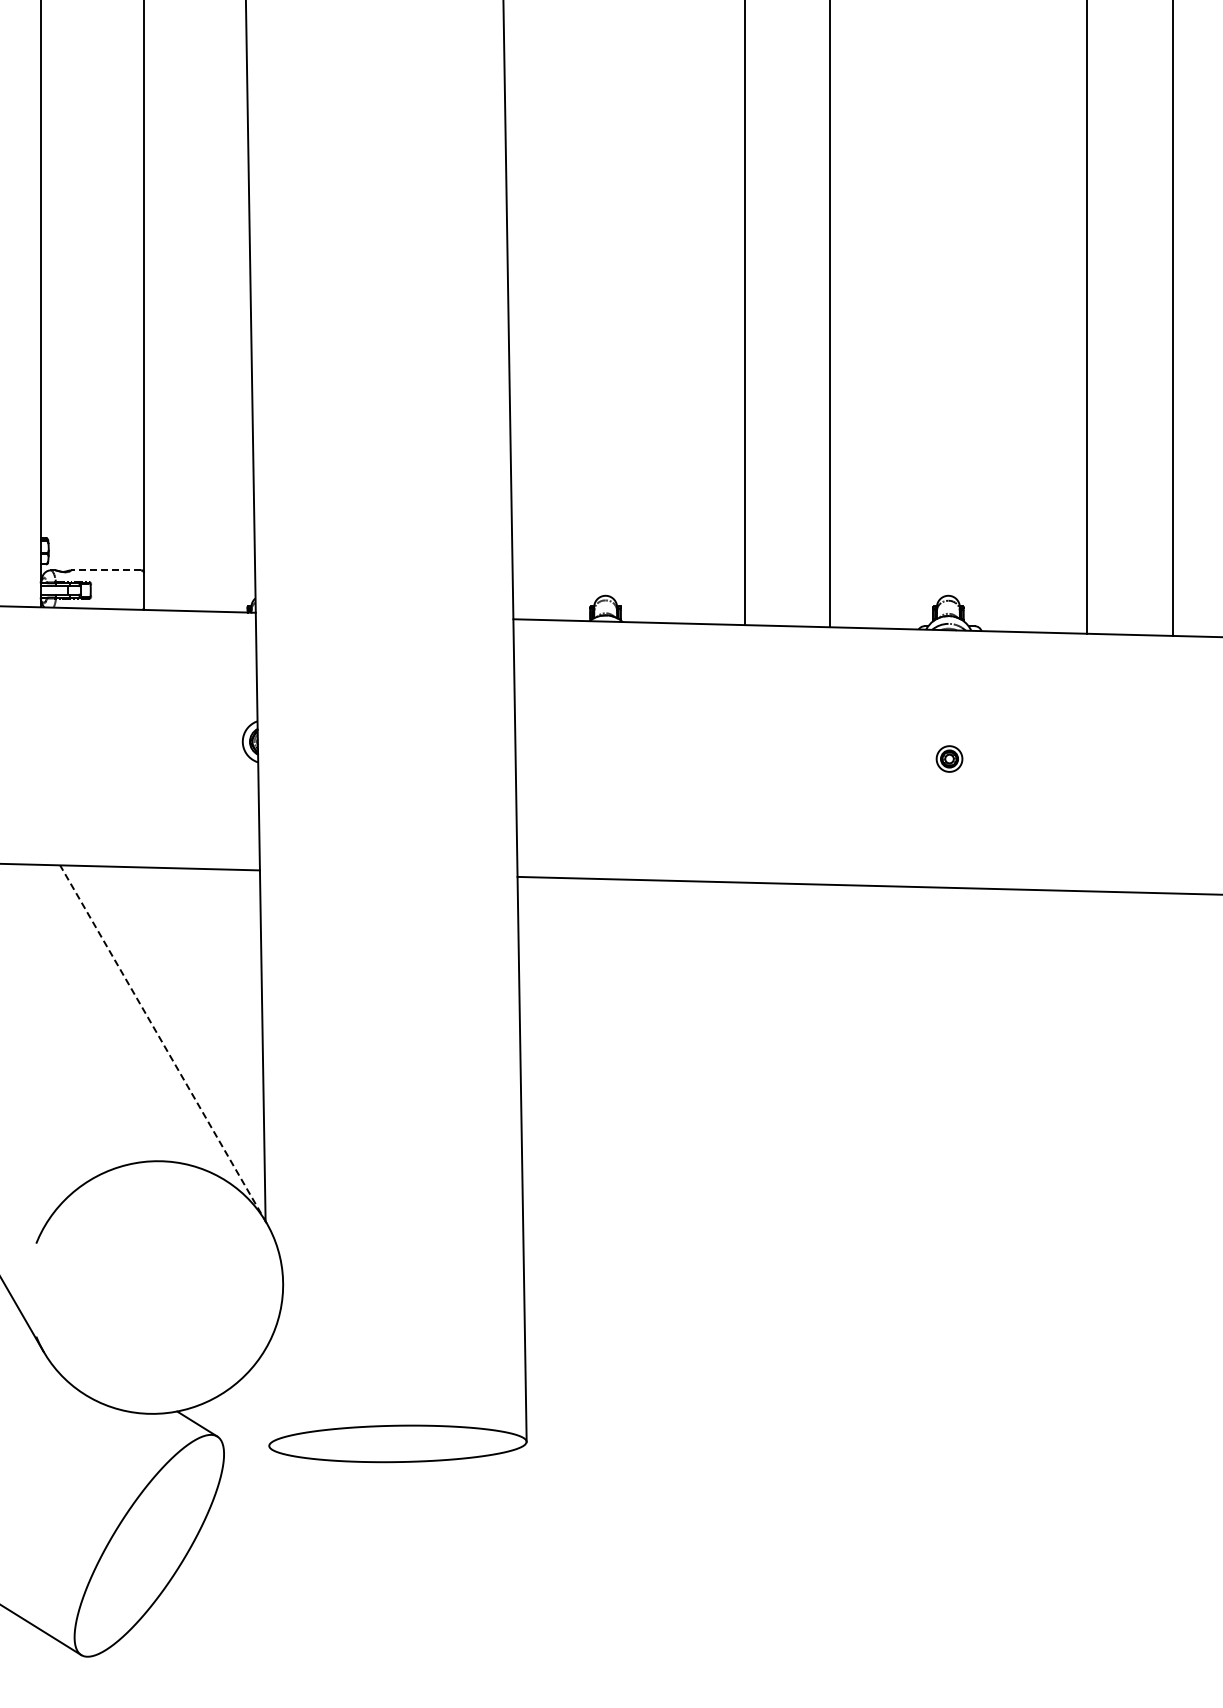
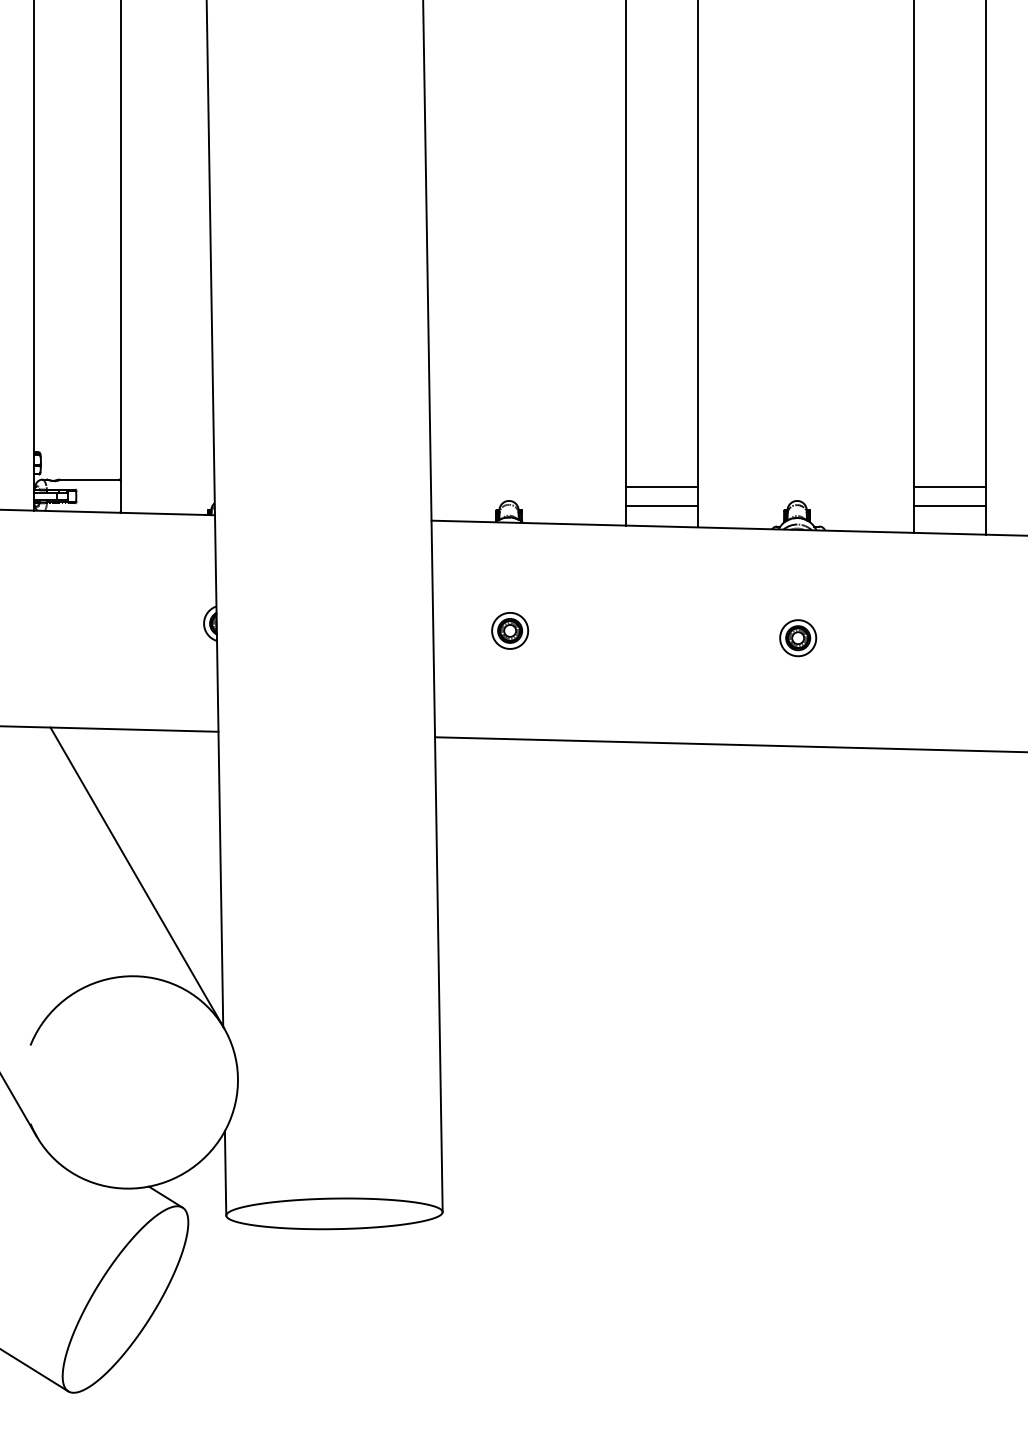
line: (105, 570) -> (88, 479), dashed -> solid
line: (786, 578) -> (661, 486), added
line: (1129, 578) -> (949, 486), added
line: (786, 601) -> (661, 505), added
line: (1129, 601) -> (949, 505), added
part: (606, 750) -> (509, 630), added
part: (949, 758) -> (798, 637), size x1.67
line: (163, 1044) -> (137, 878), dashed -> solid
line: (268, 1395) -> (225, 1173), added

